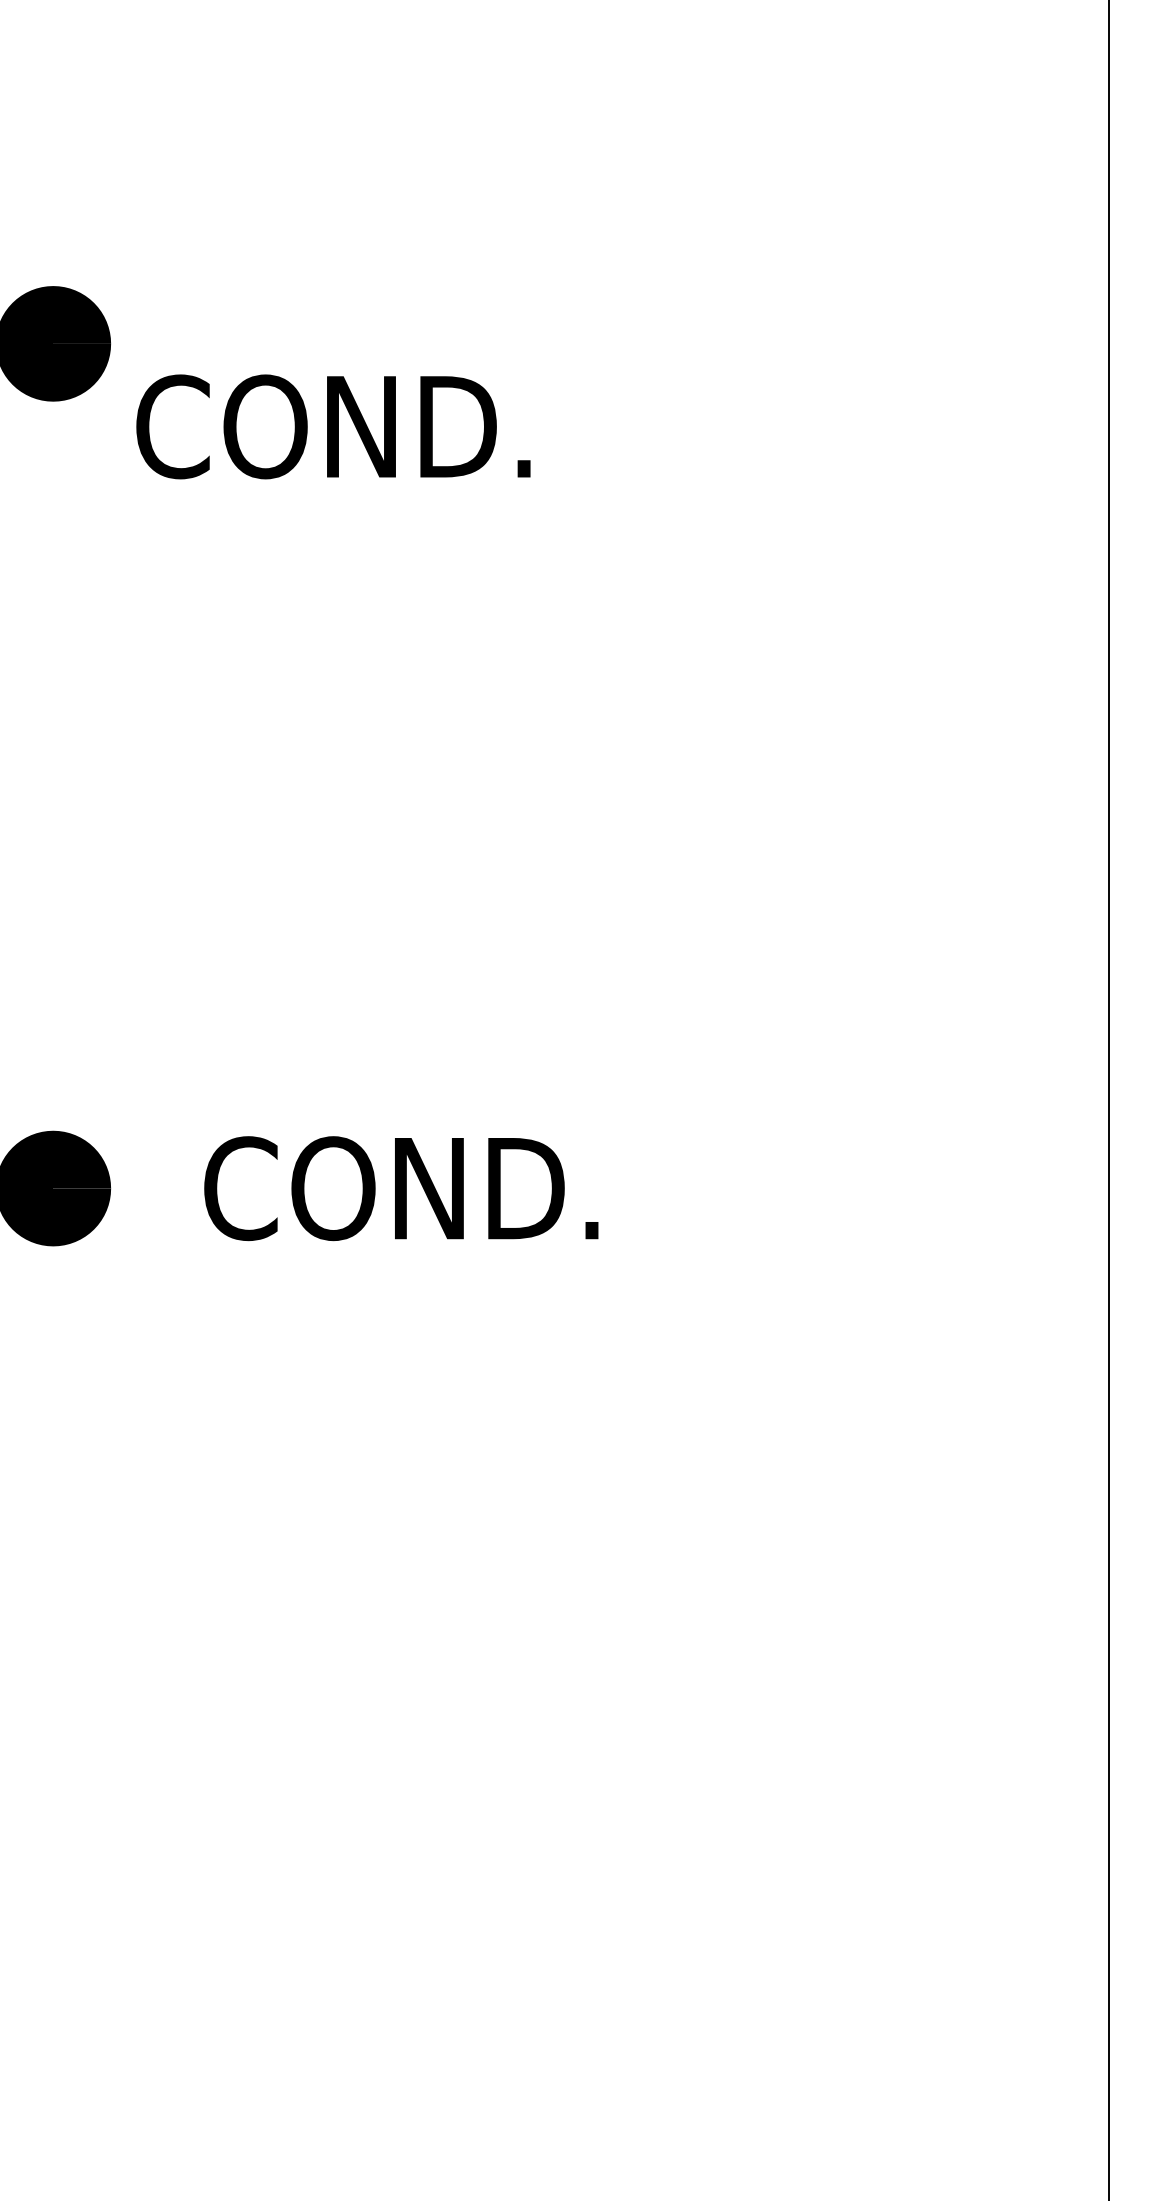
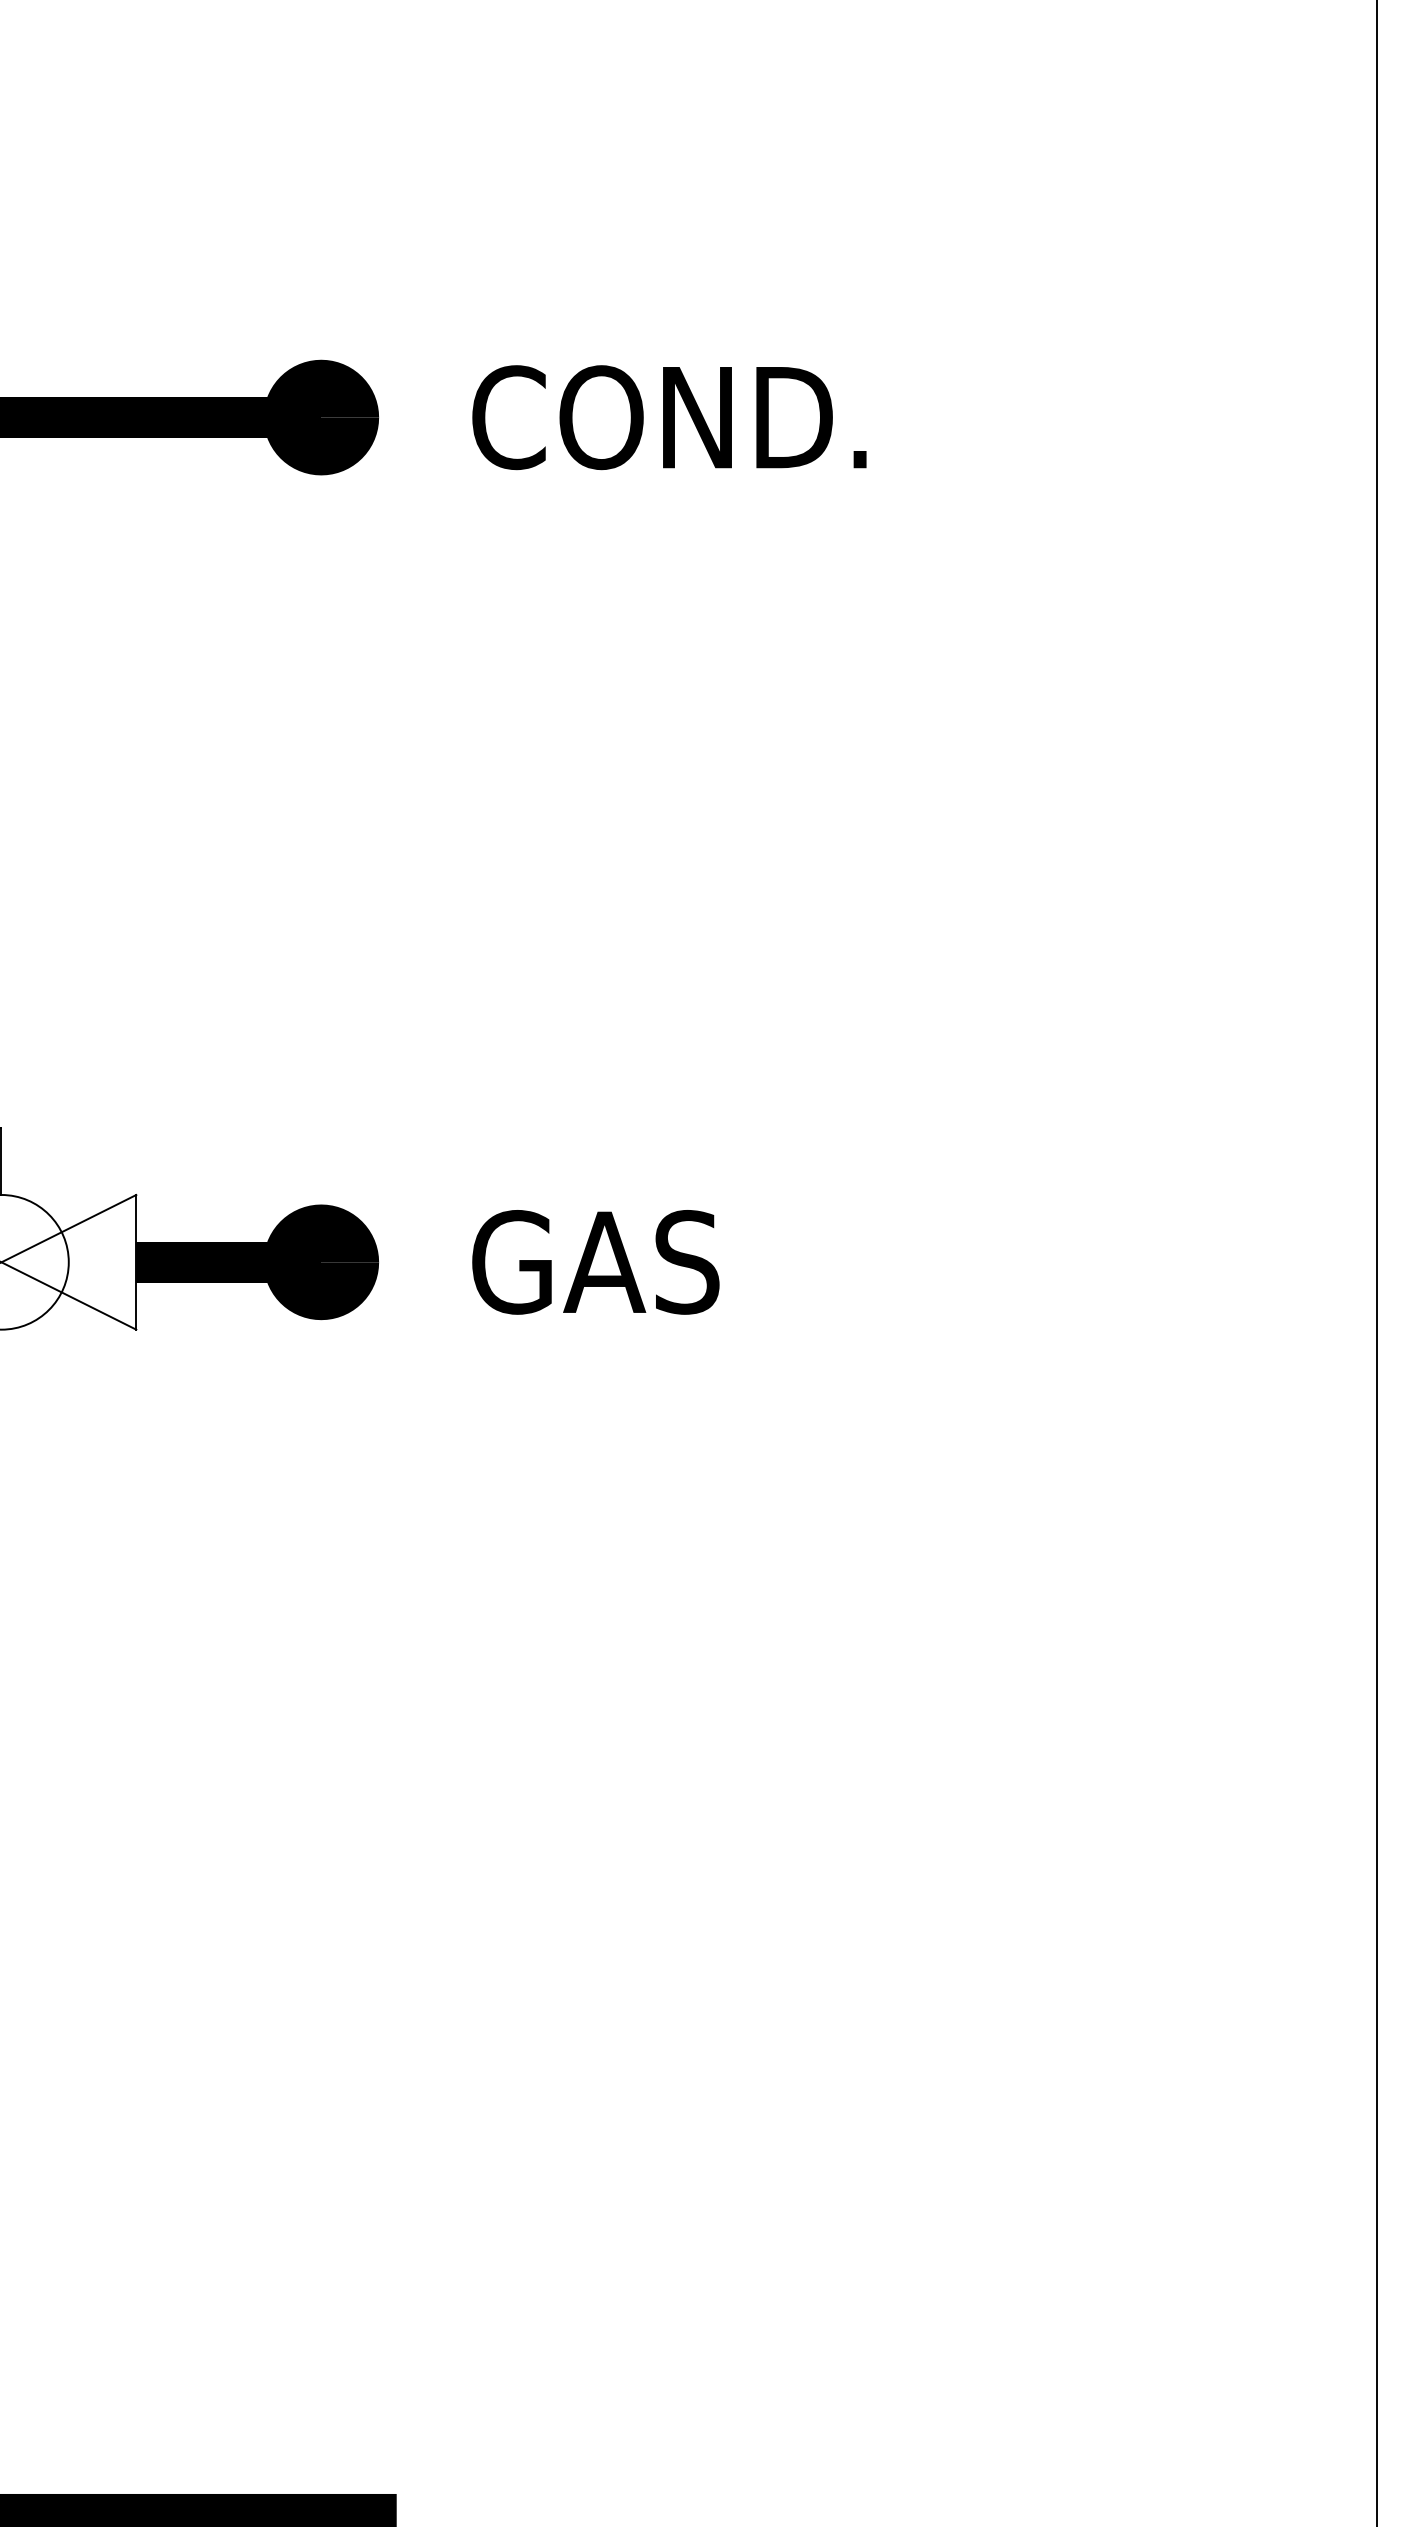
text: (333, 426) -> (669, 417), moved
text: (403, 1188) -> (671, 1262), COND. -> GAS

